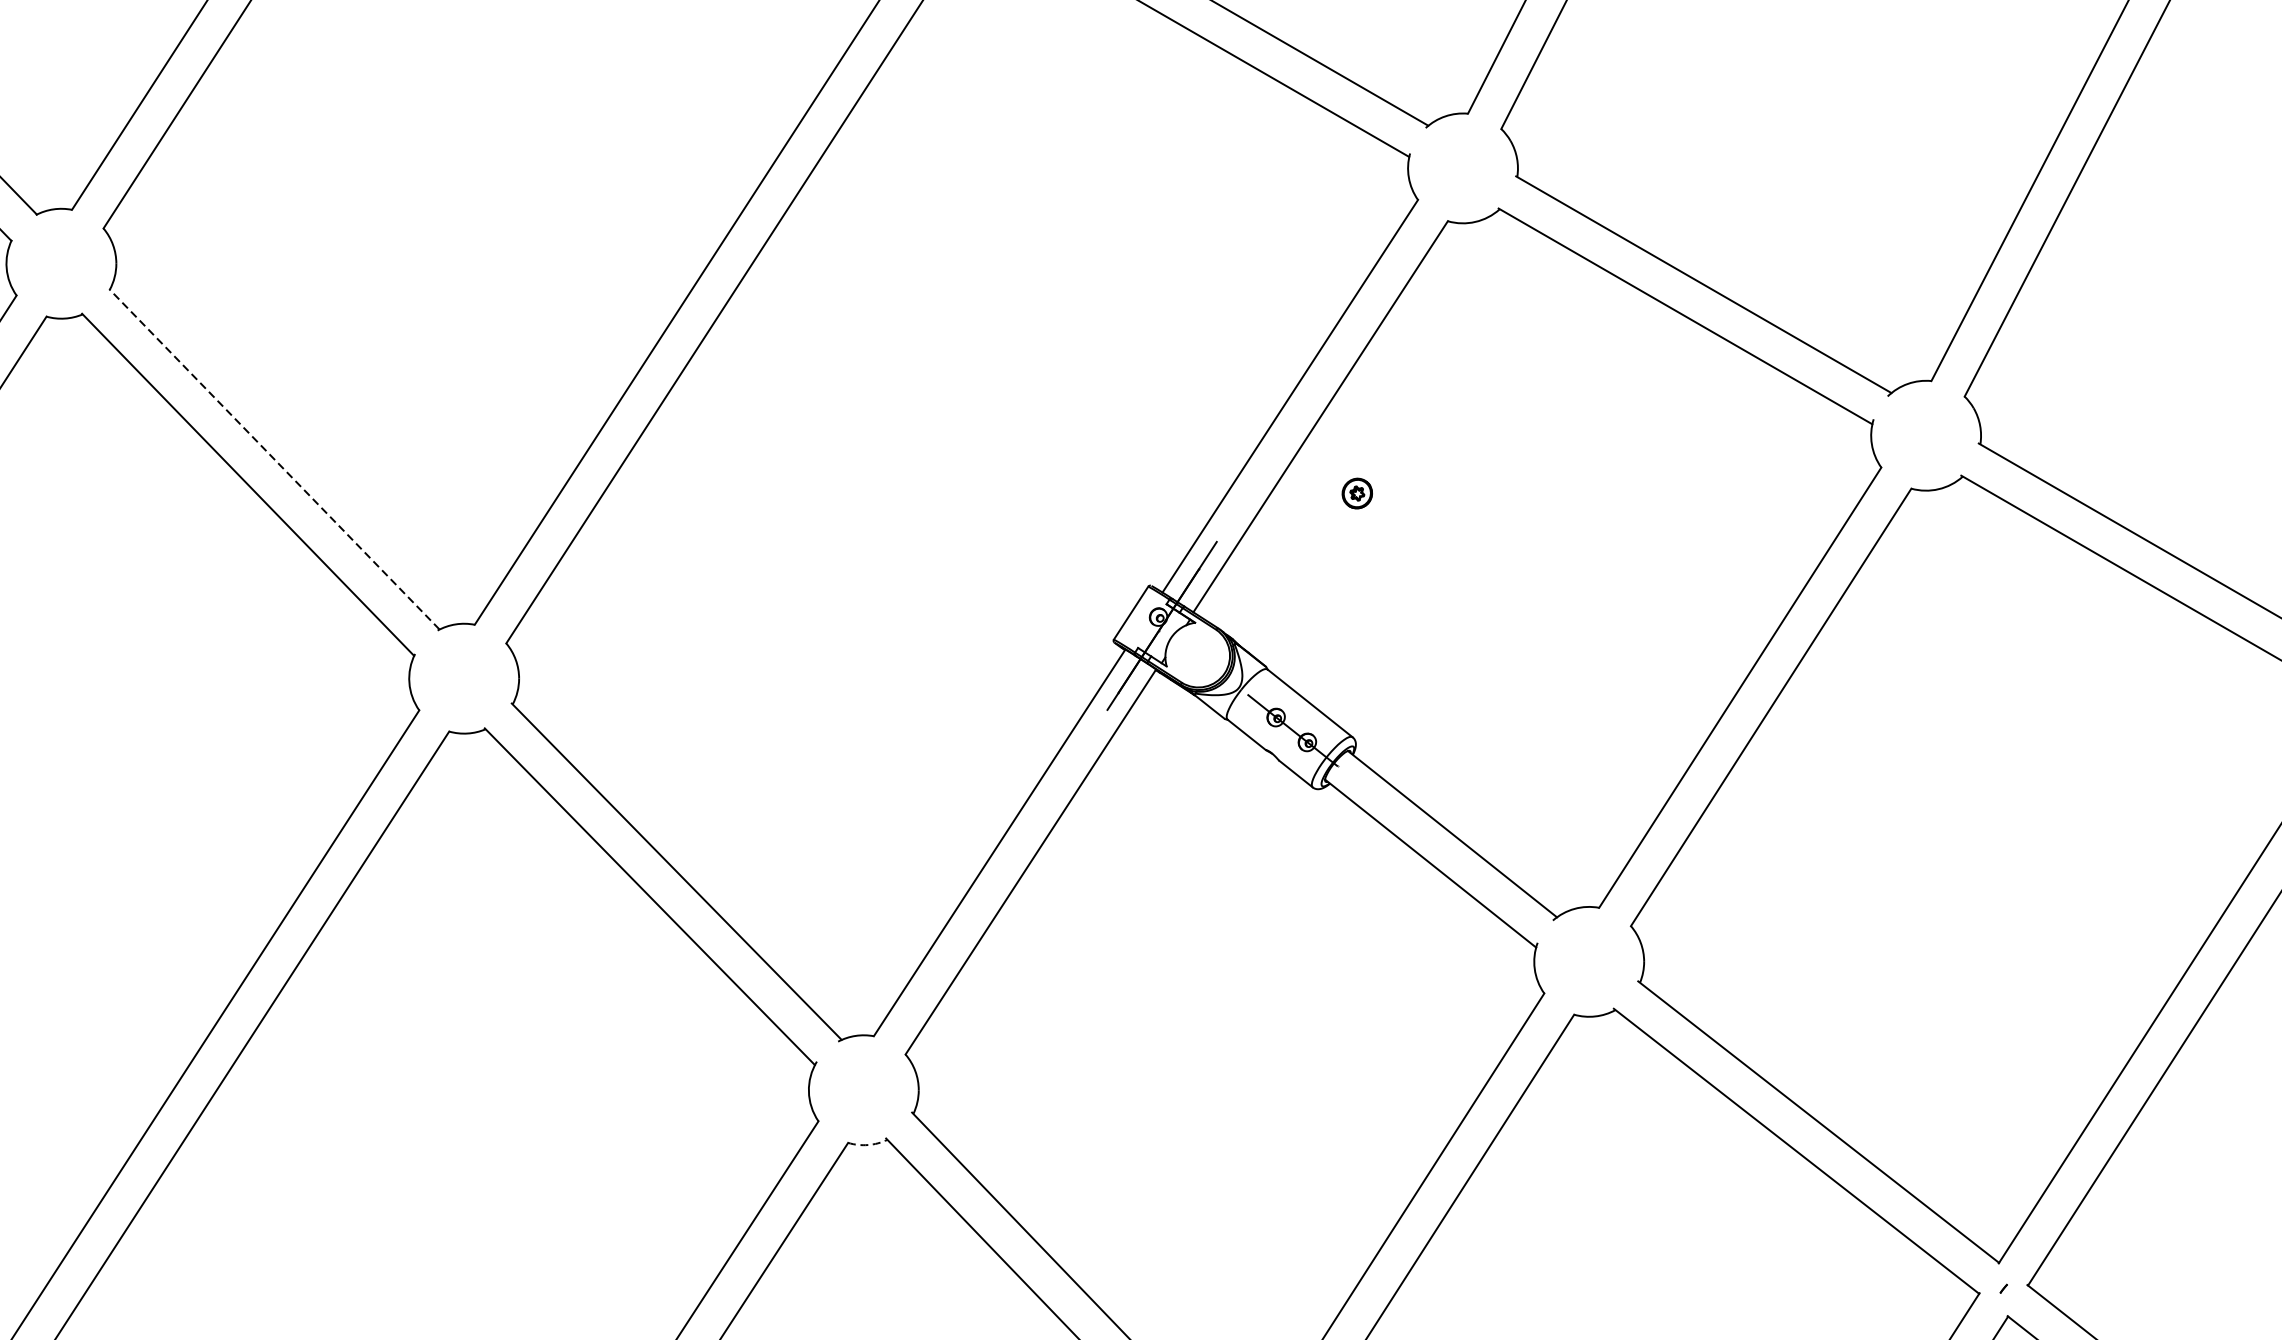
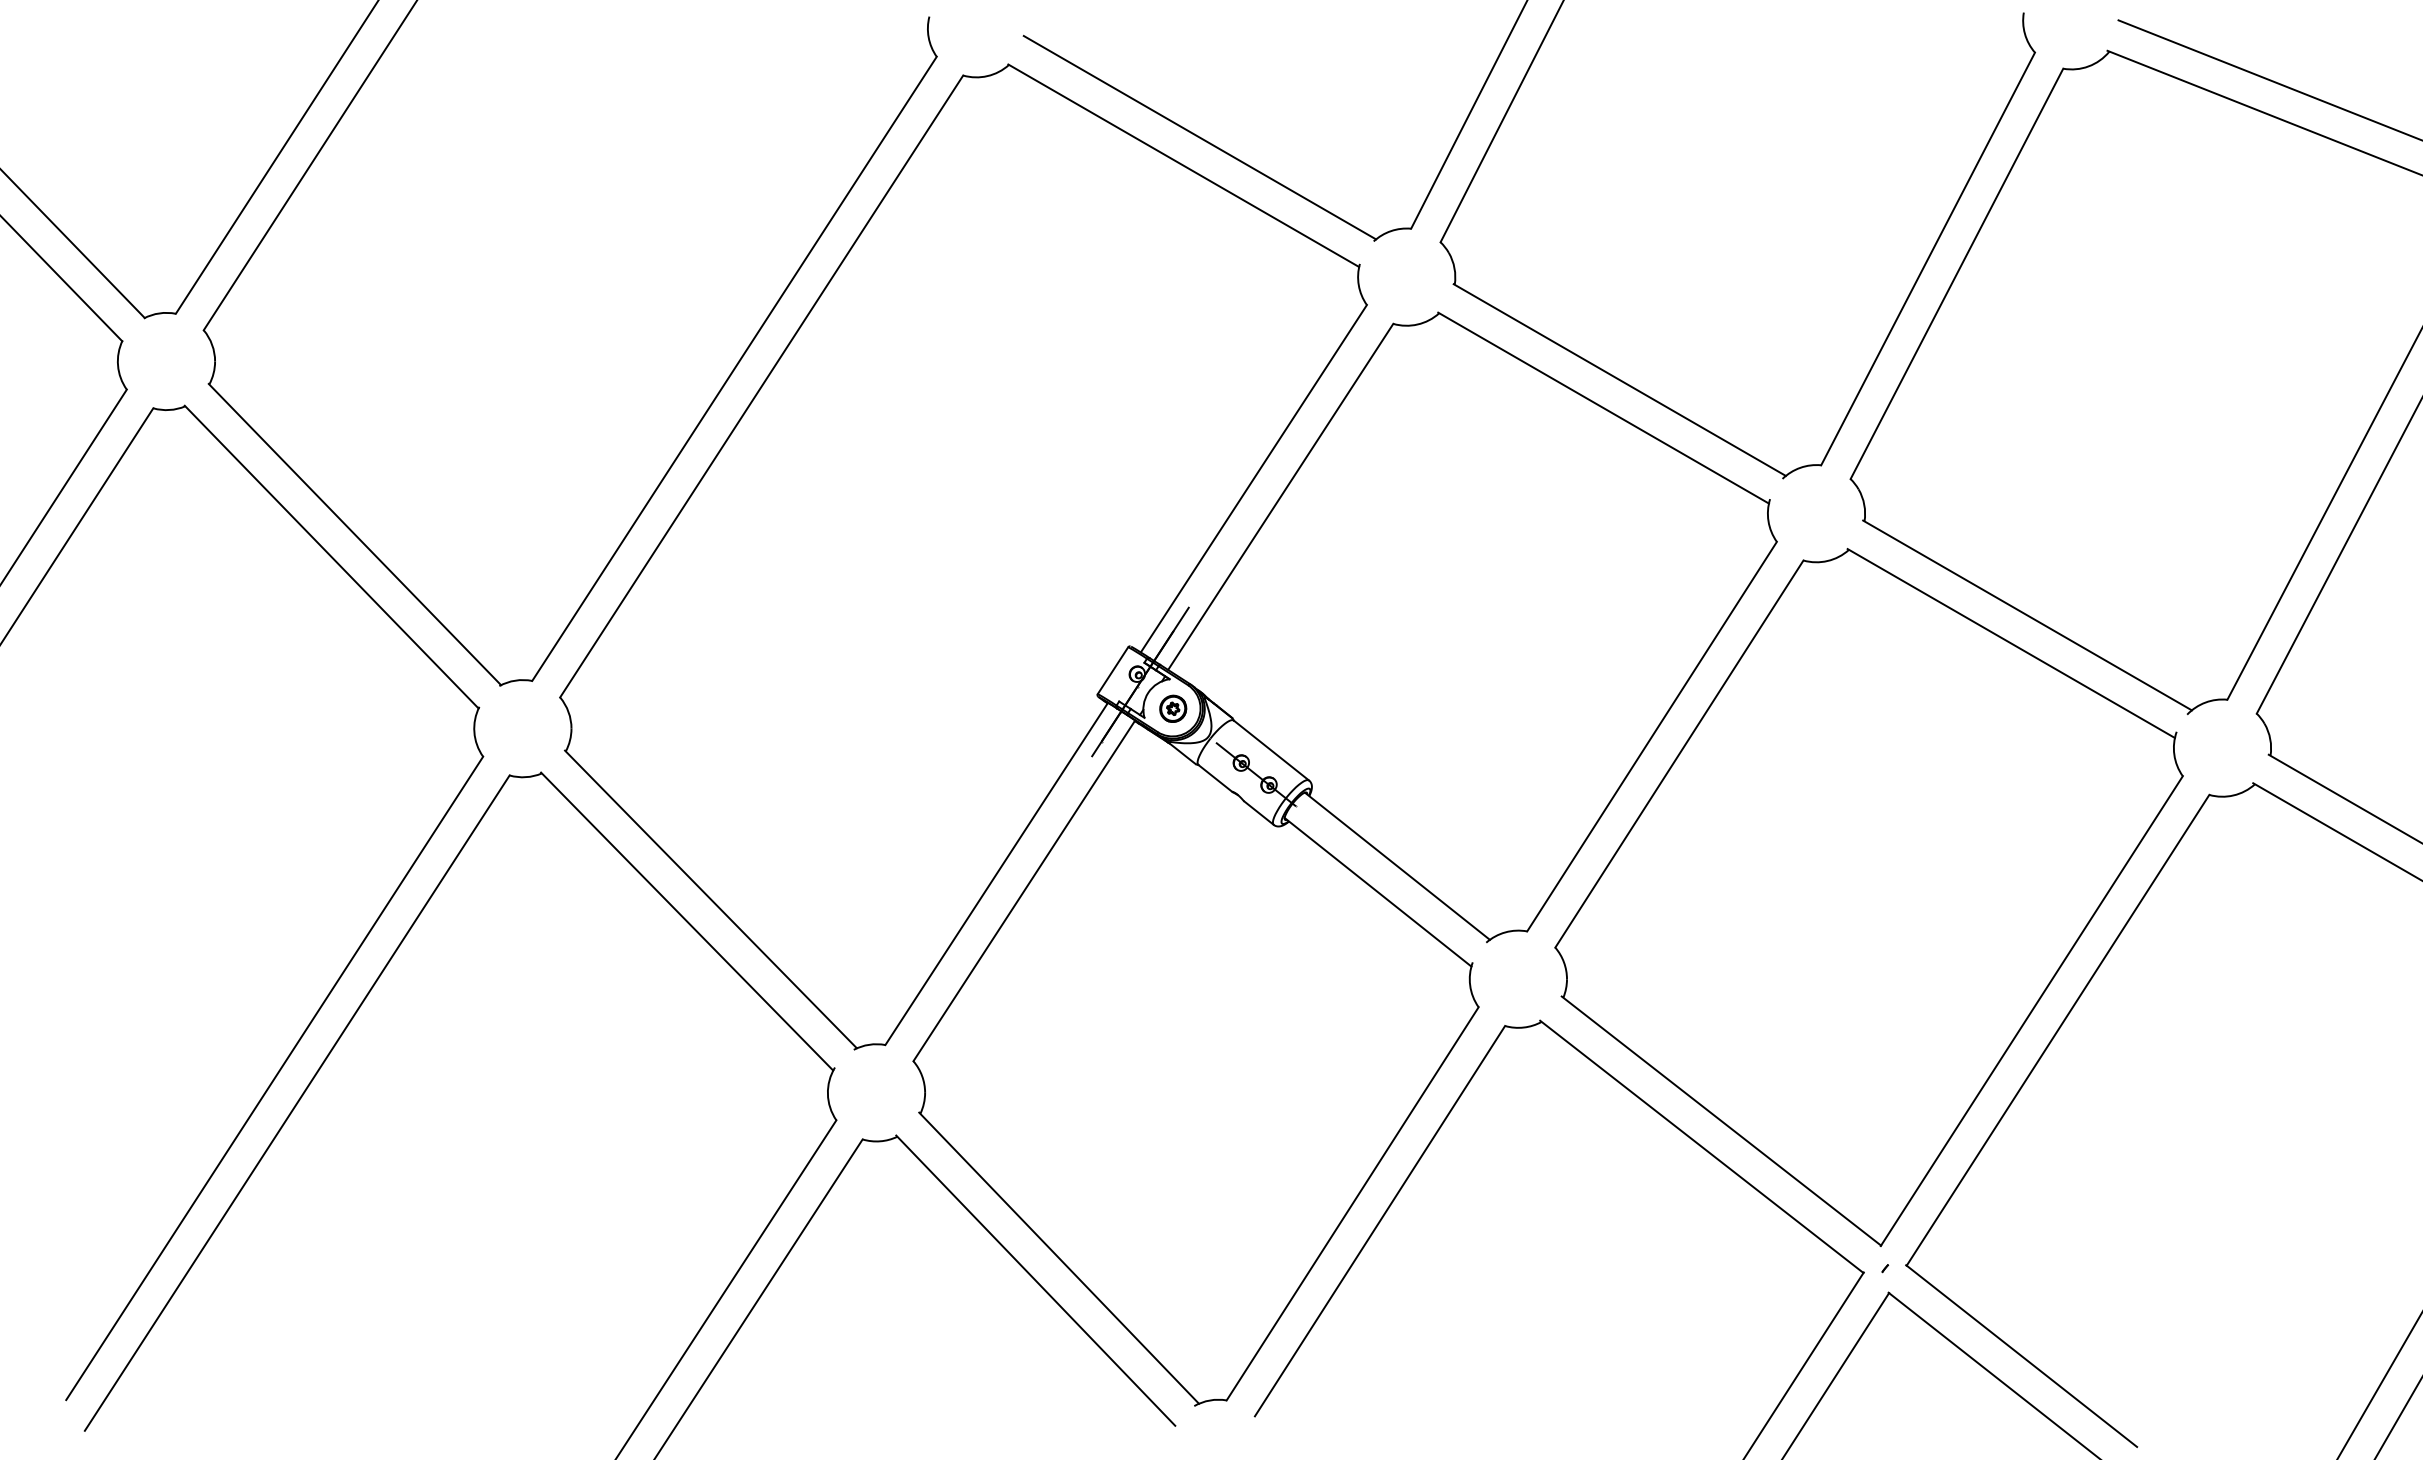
line: (273, 459) -> (354, 534), dashed -> solid
part: (1357, 493) -> (1173, 708), moved
arc: (868, 1145) -> (880, 1141), dashed -> solid

